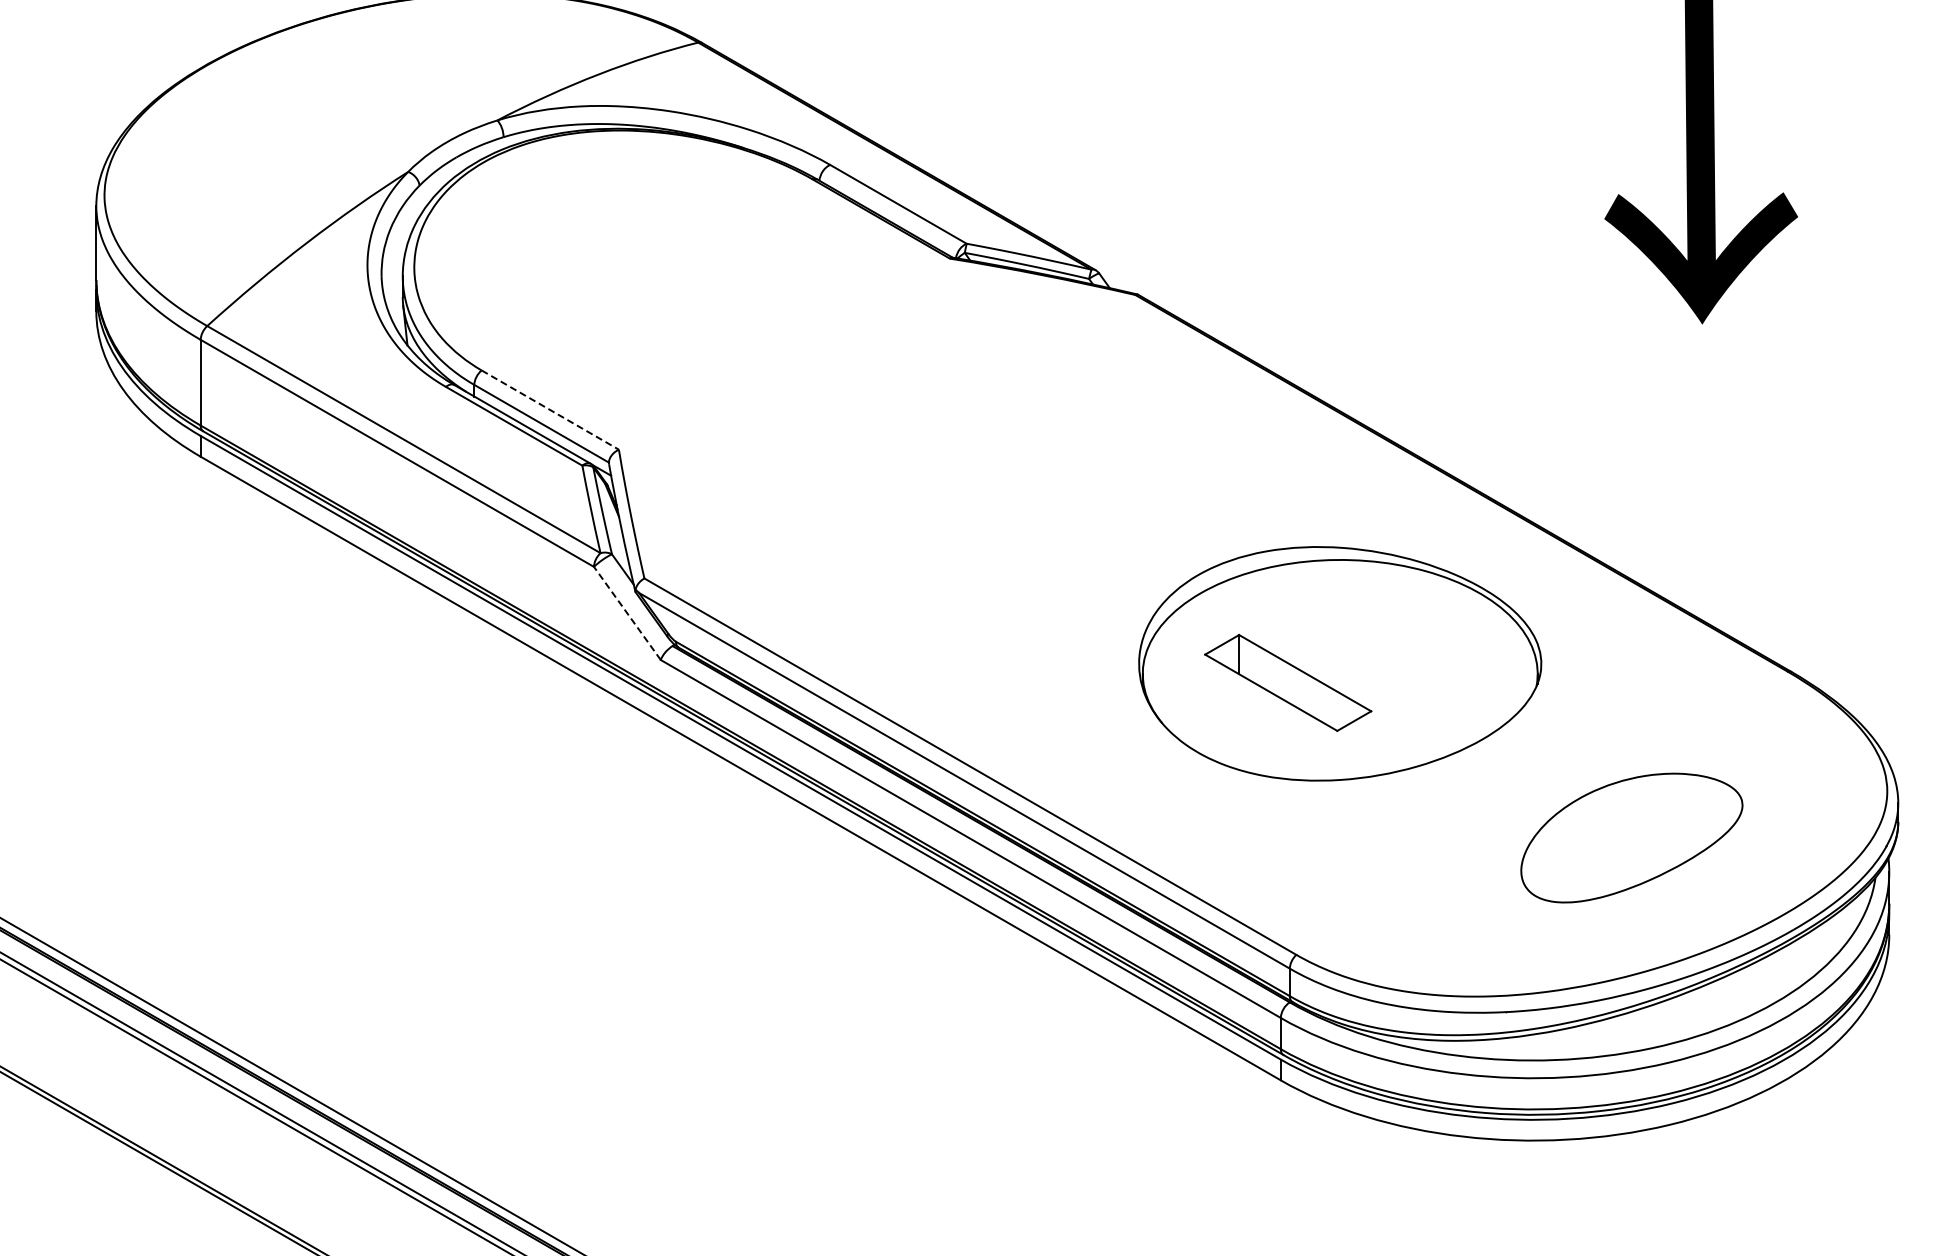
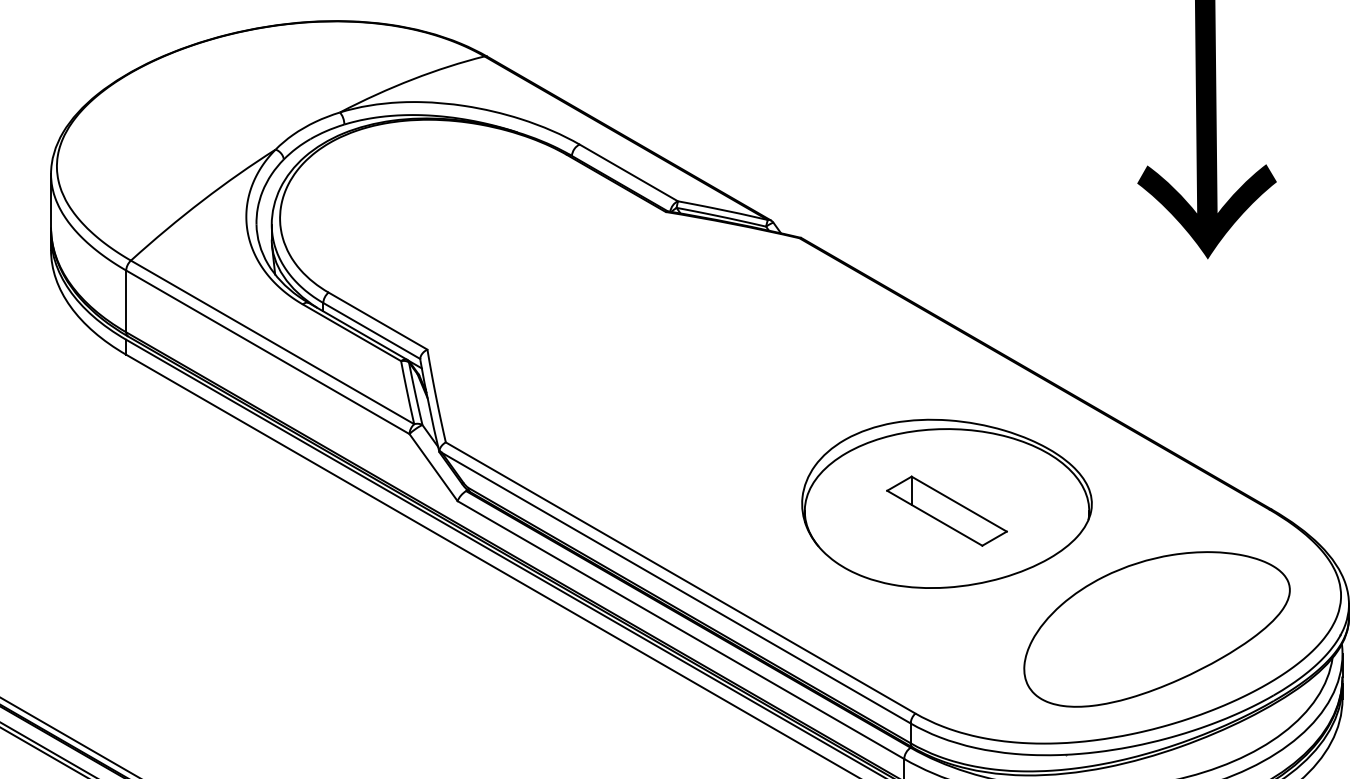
line: (550, 410) -> (378, 321), dashed -> solid
line: (627, 613) -> (433, 467), dashed -> solid
part: (1288, 682) -> (947, 510), moved
part: (1631, 837) -> (1156, 628), size x1.67

